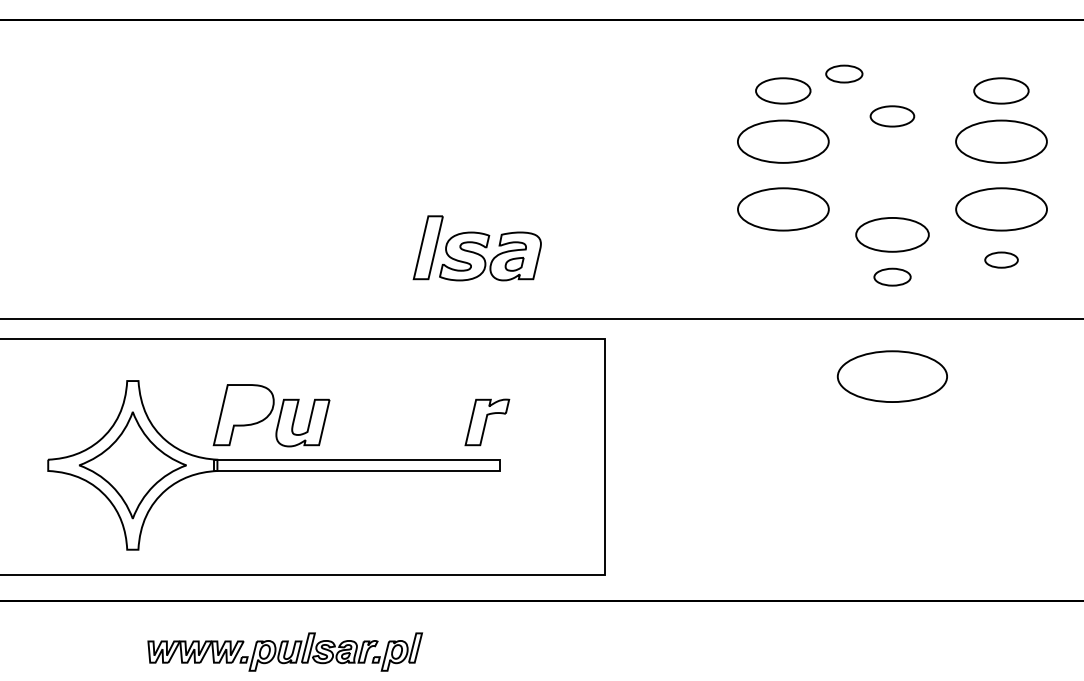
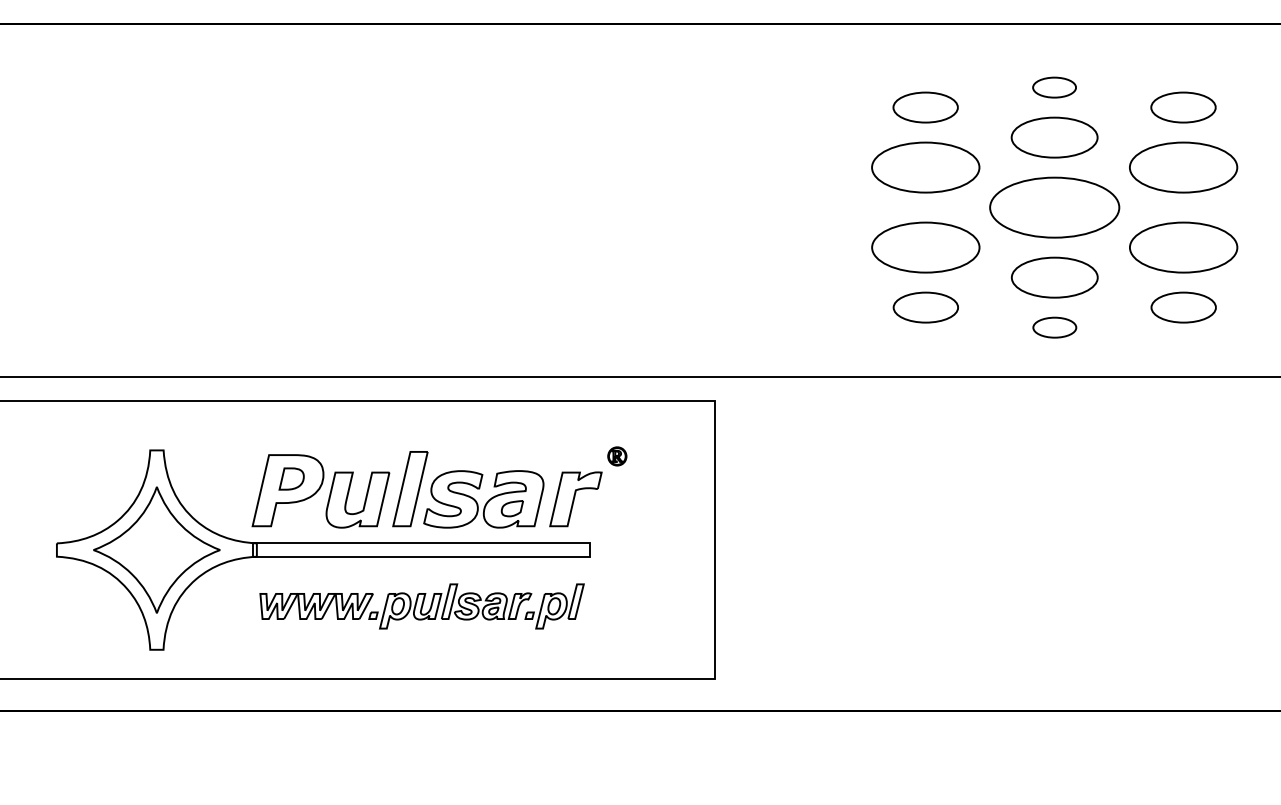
part: (844, 73) -> (1054, 86), moved
part: (892, 116) -> (1054, 137), size x1.67
part: (476, 248) -> (467, 489), moved
part: (783, 259) -> (925, 306), added
part: (1001, 259) -> (1183, 306), size x1.67
part: (891, 376) -> (1053, 207), moved
part: (521, 385) -> (616, 455), added
part: (246, 405) -> (291, 479), added
part: (285, 651) -> (422, 605), moved

